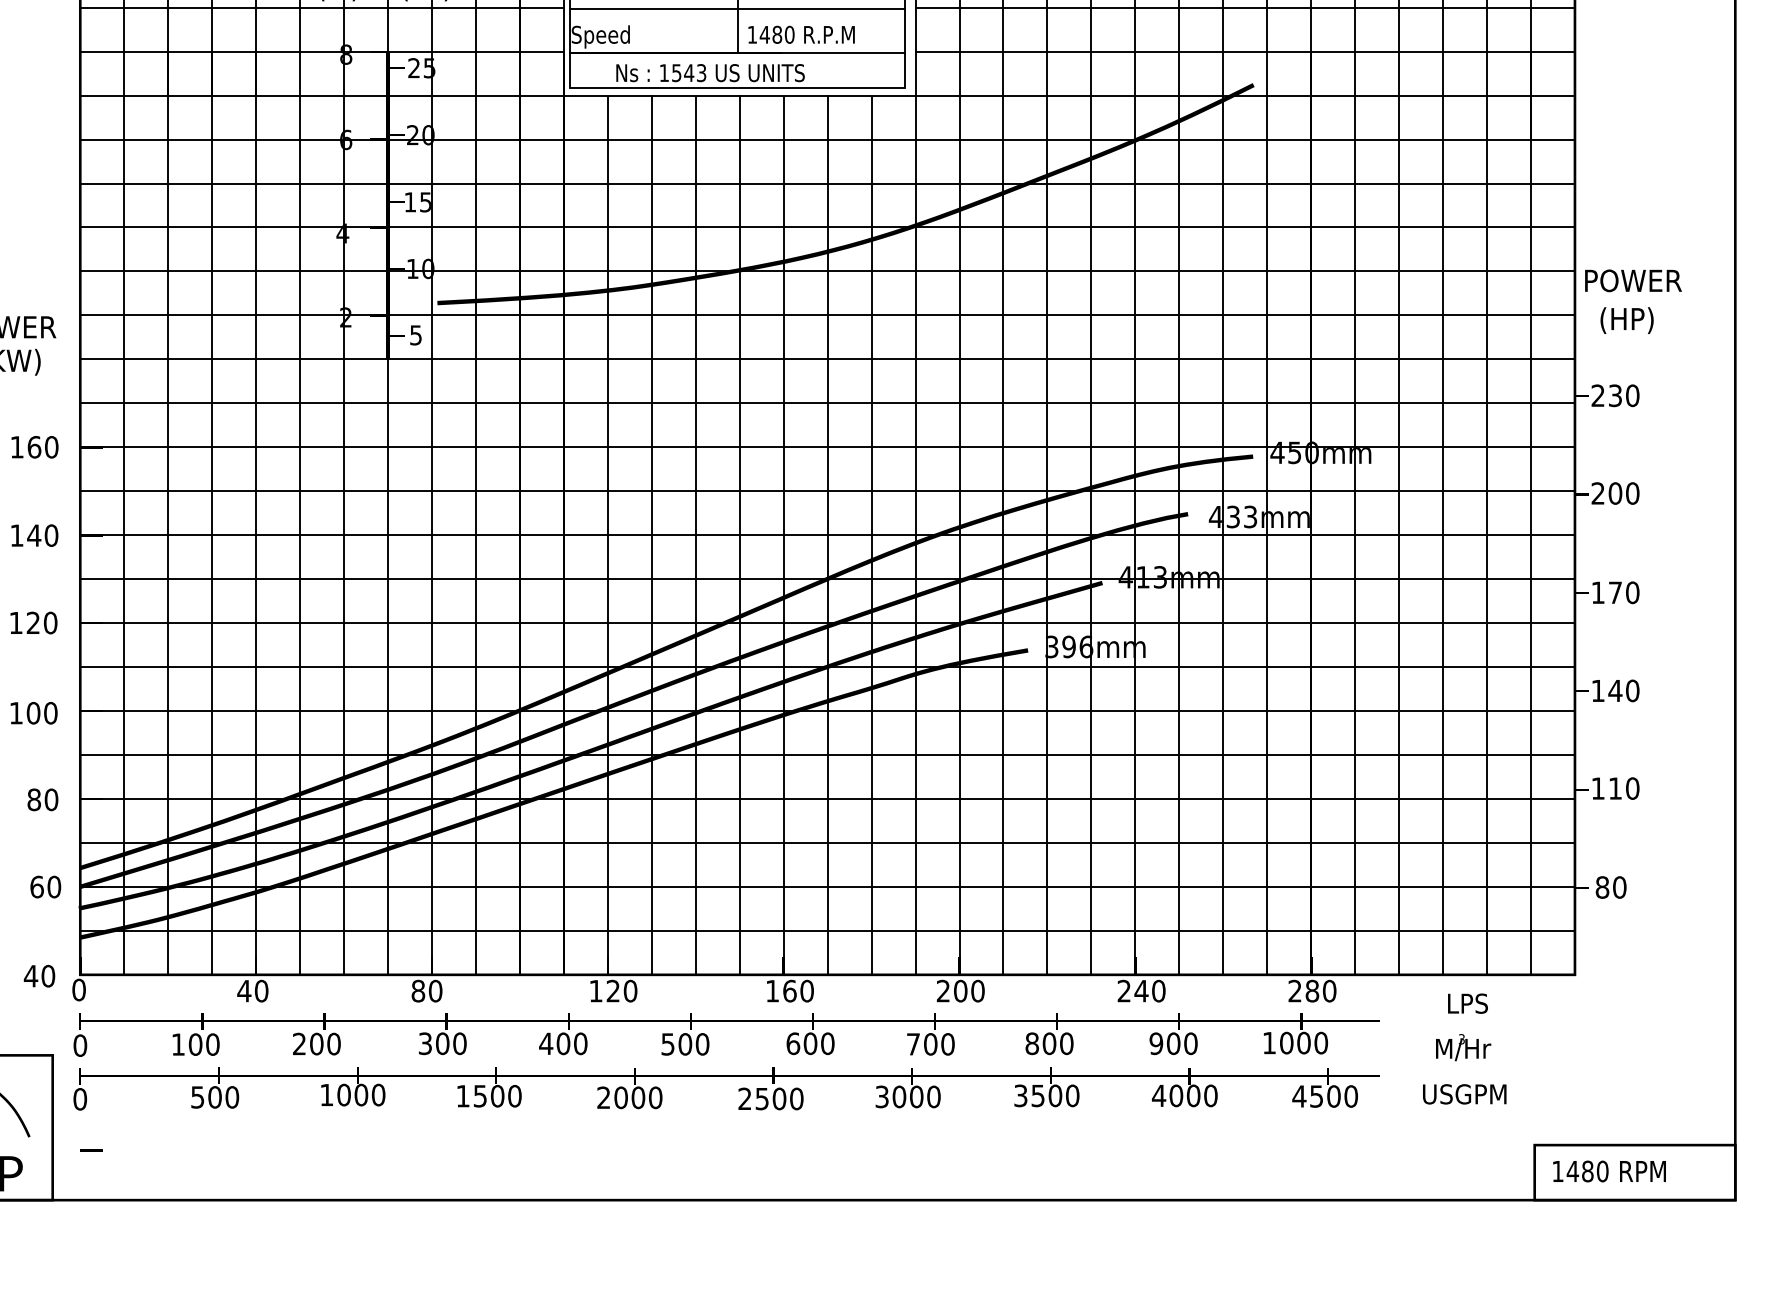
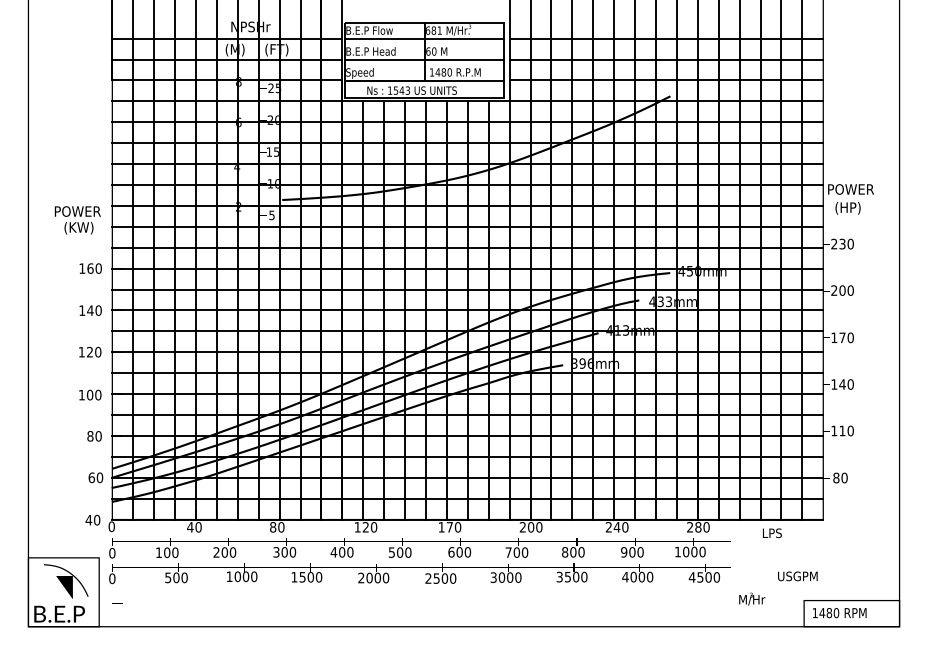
text: (789, 991) -> (449, 527), 160 -> 170
text: (1463, 1046) -> (752, 598), moved
text: (1463, 1094) -> (797, 576), moved

